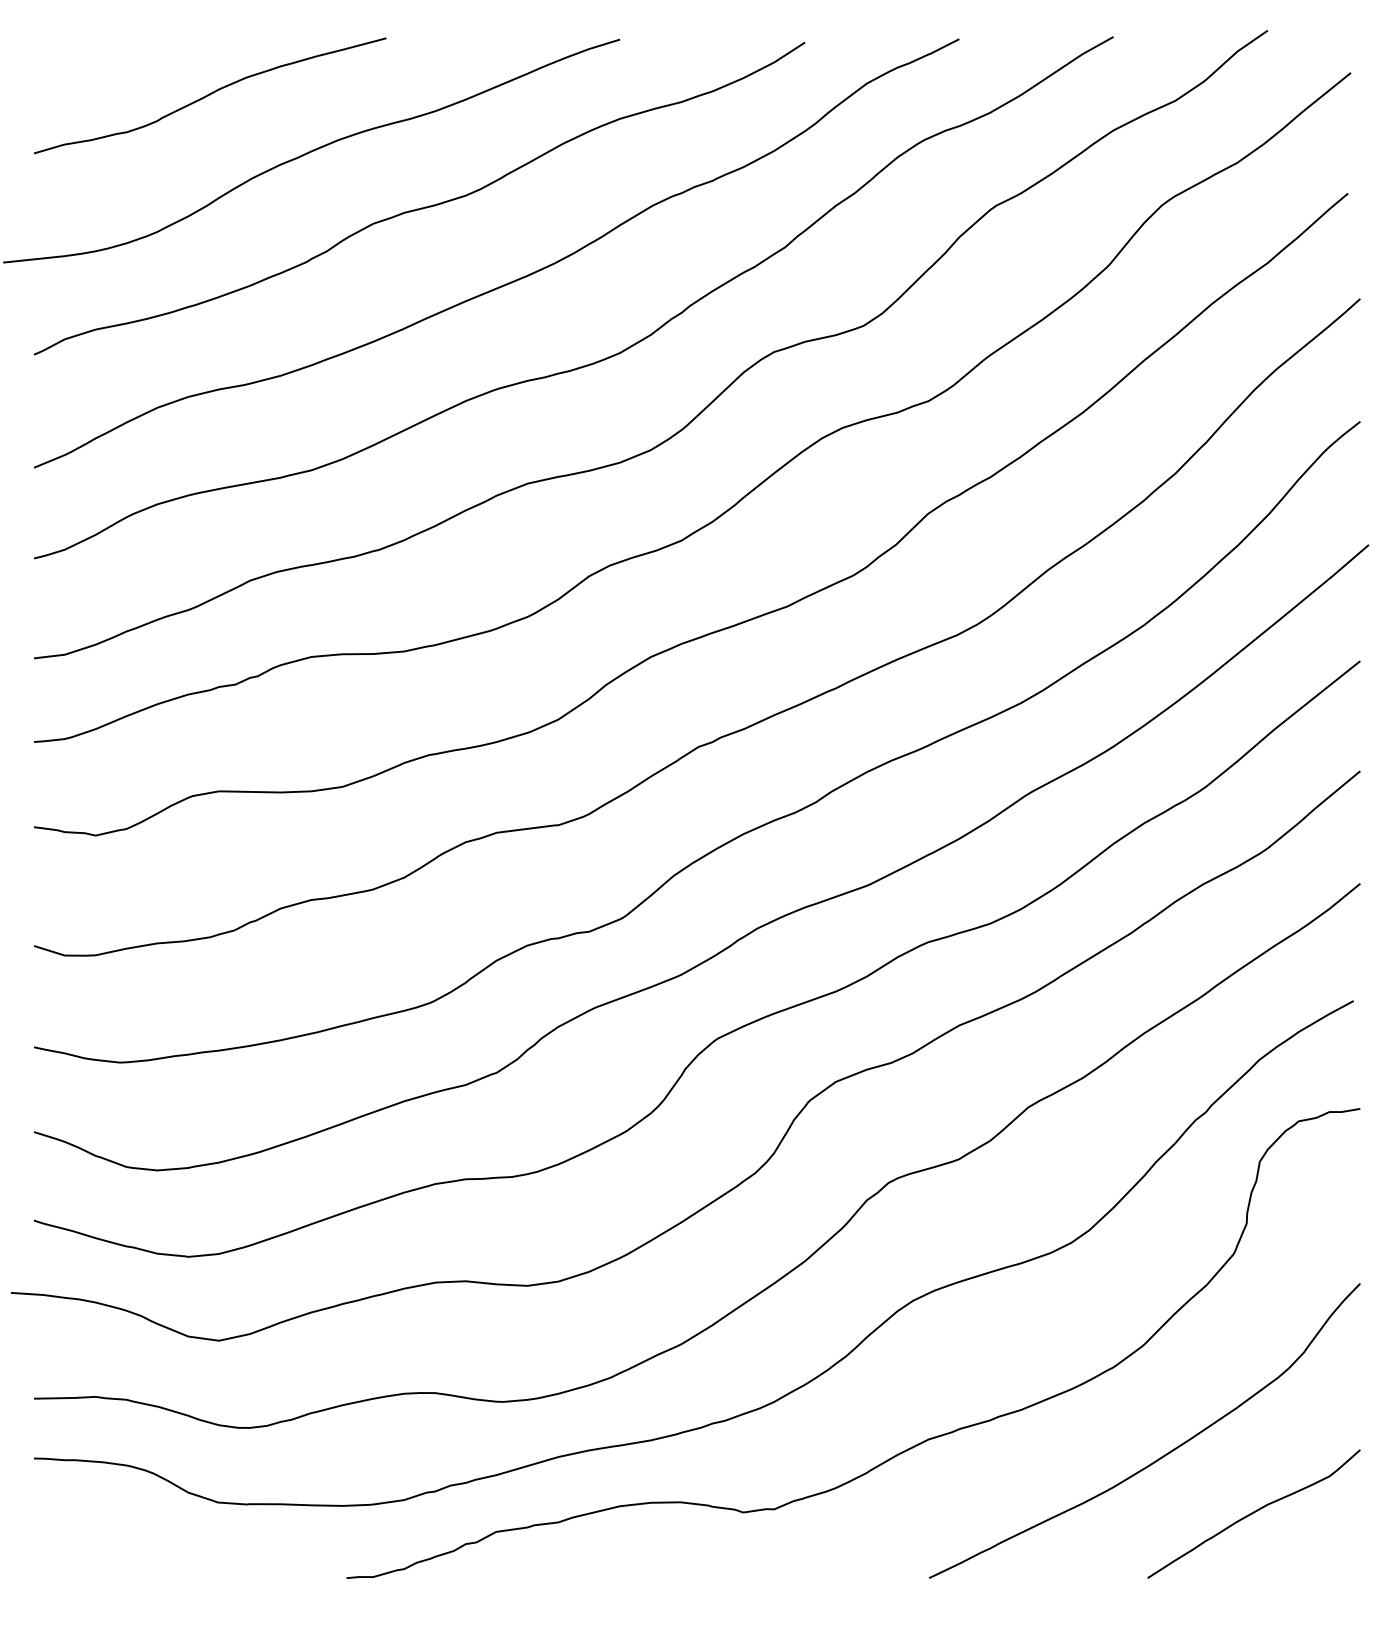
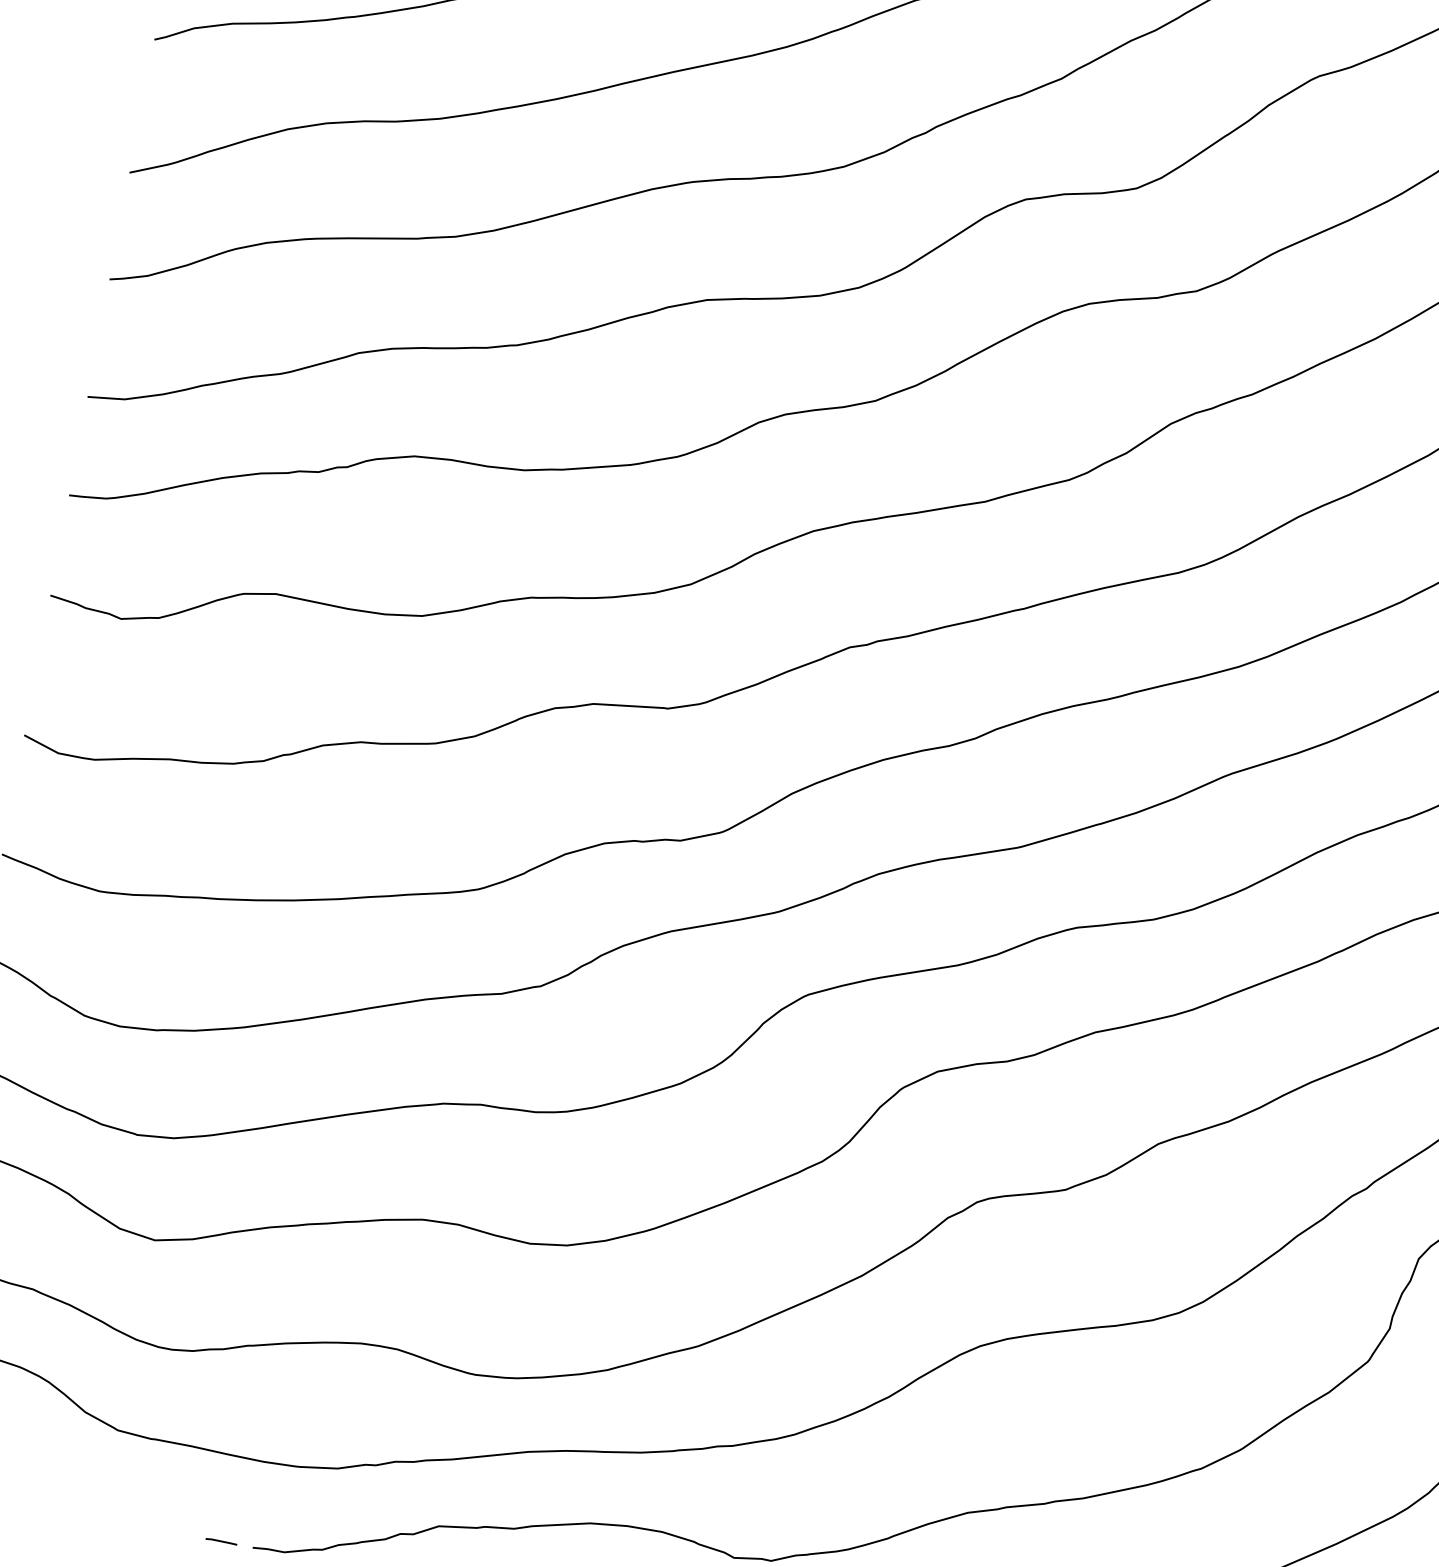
line: (319, 1577) -> (221, 1540), added

